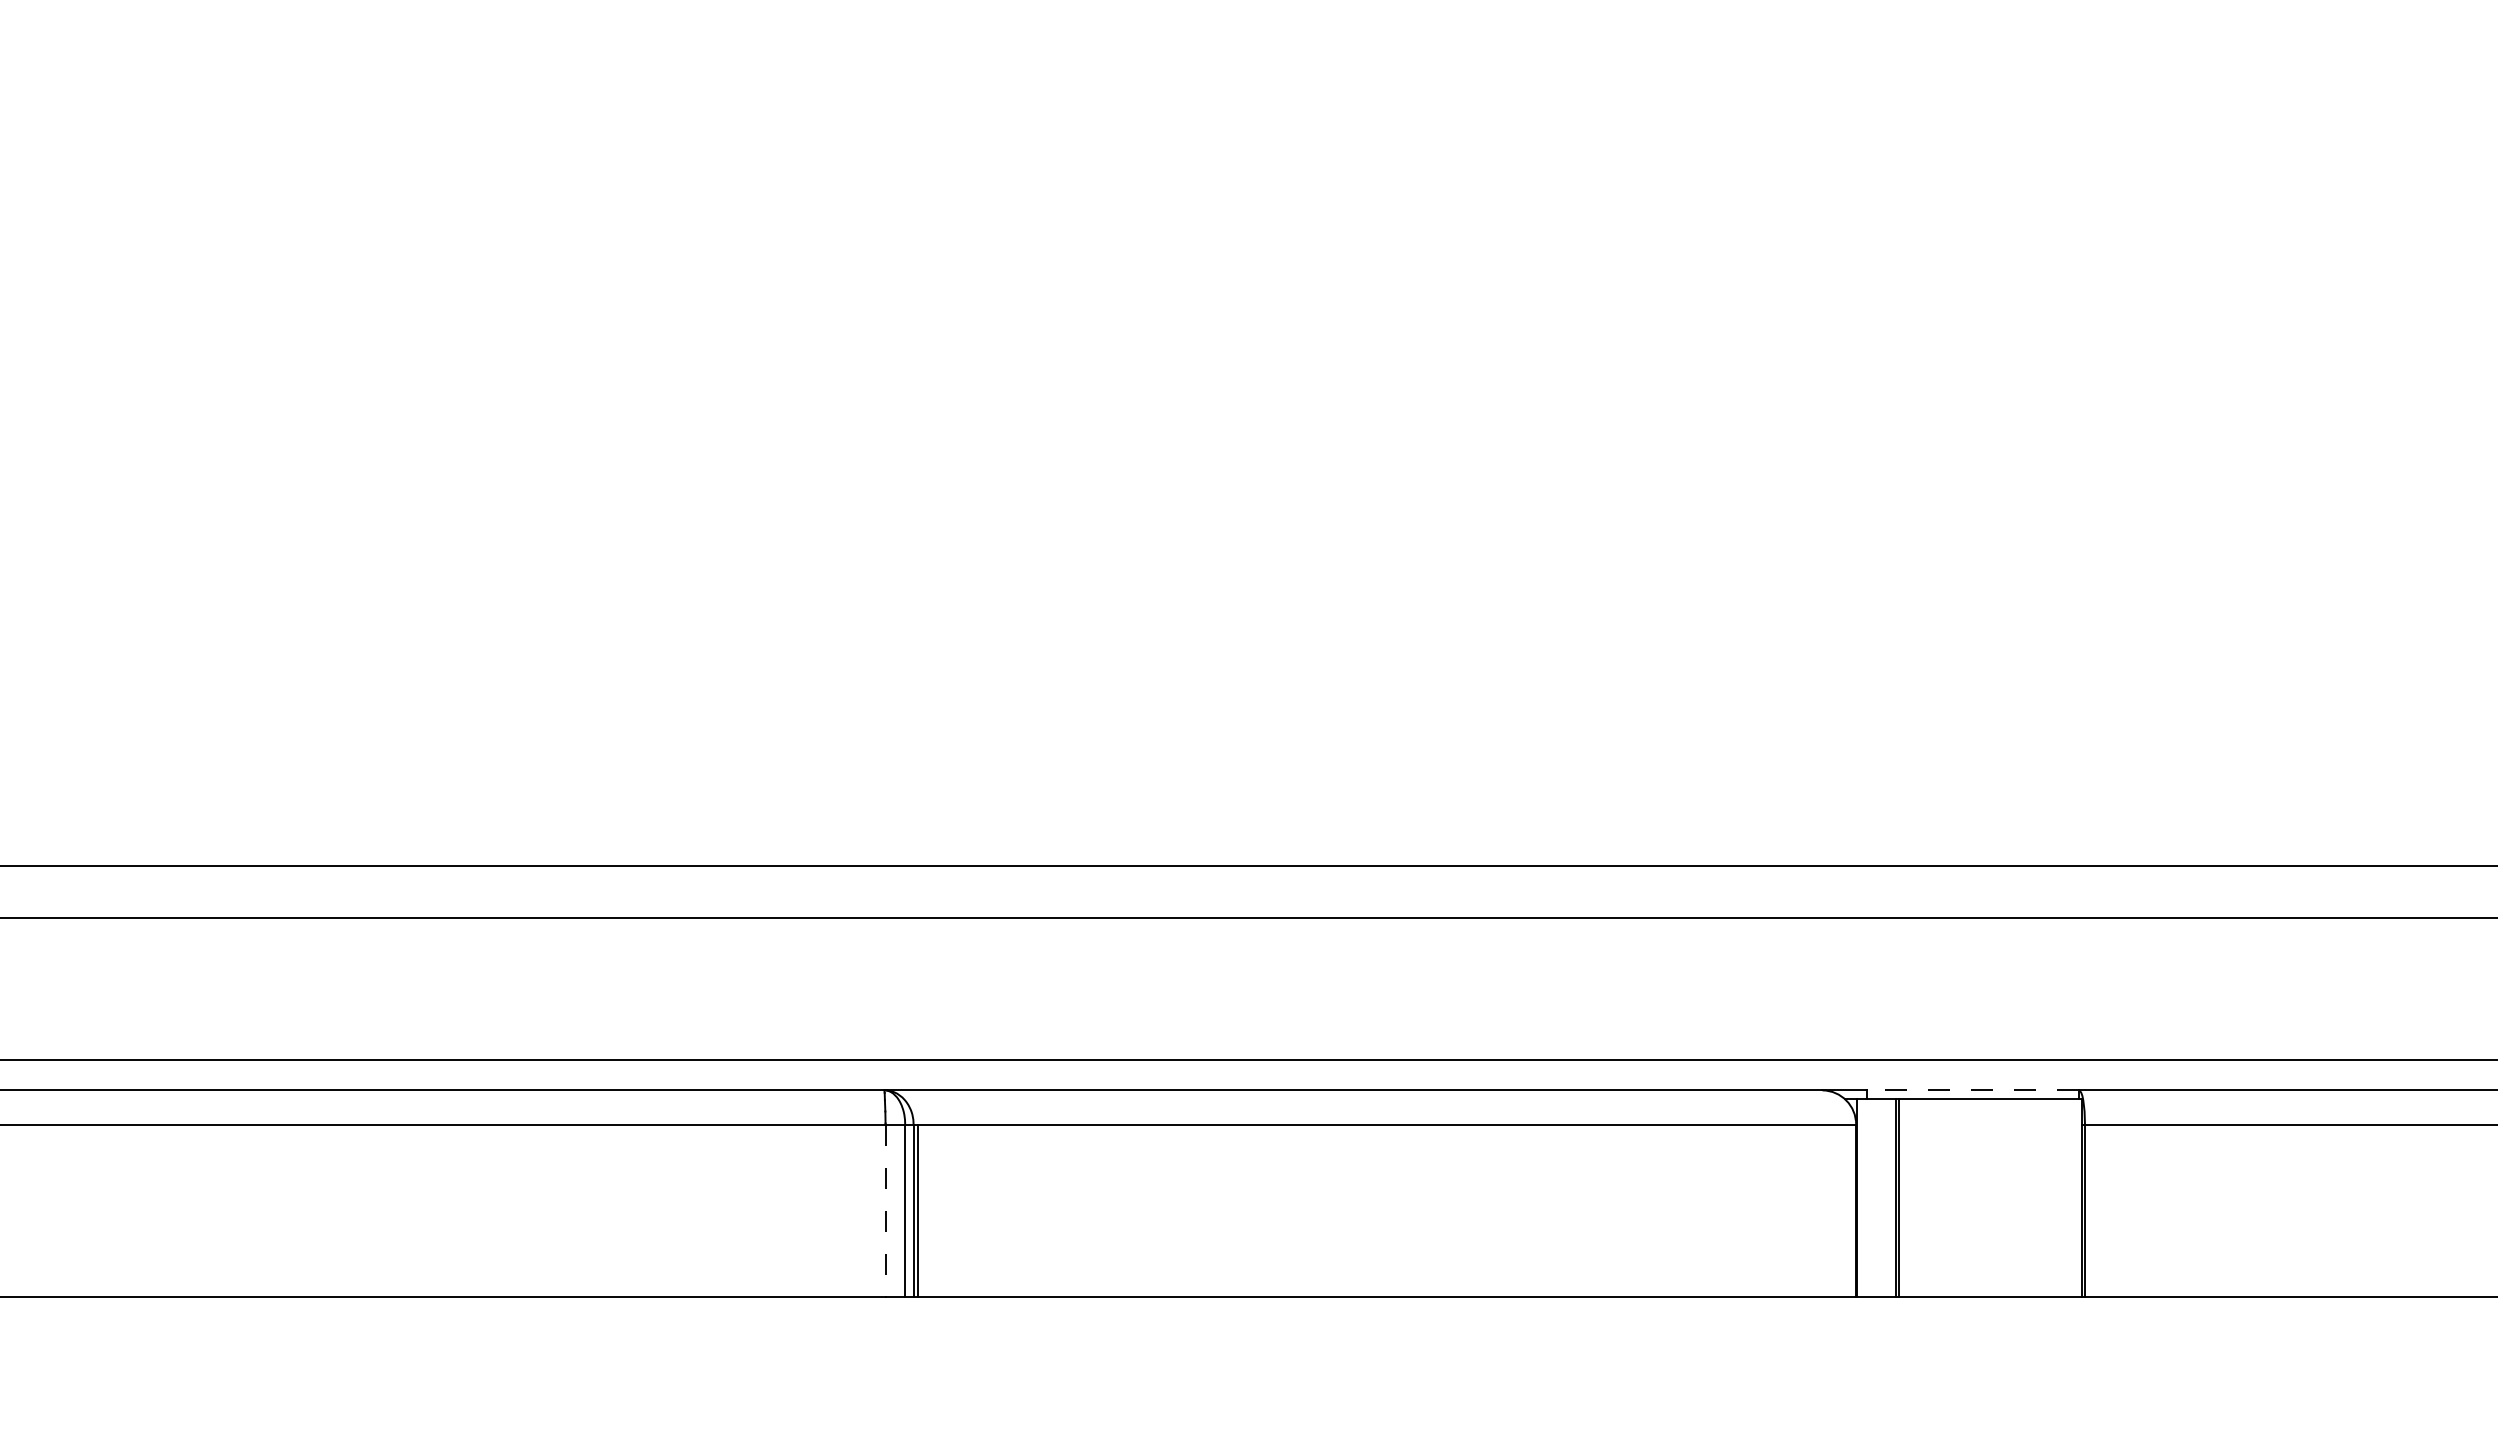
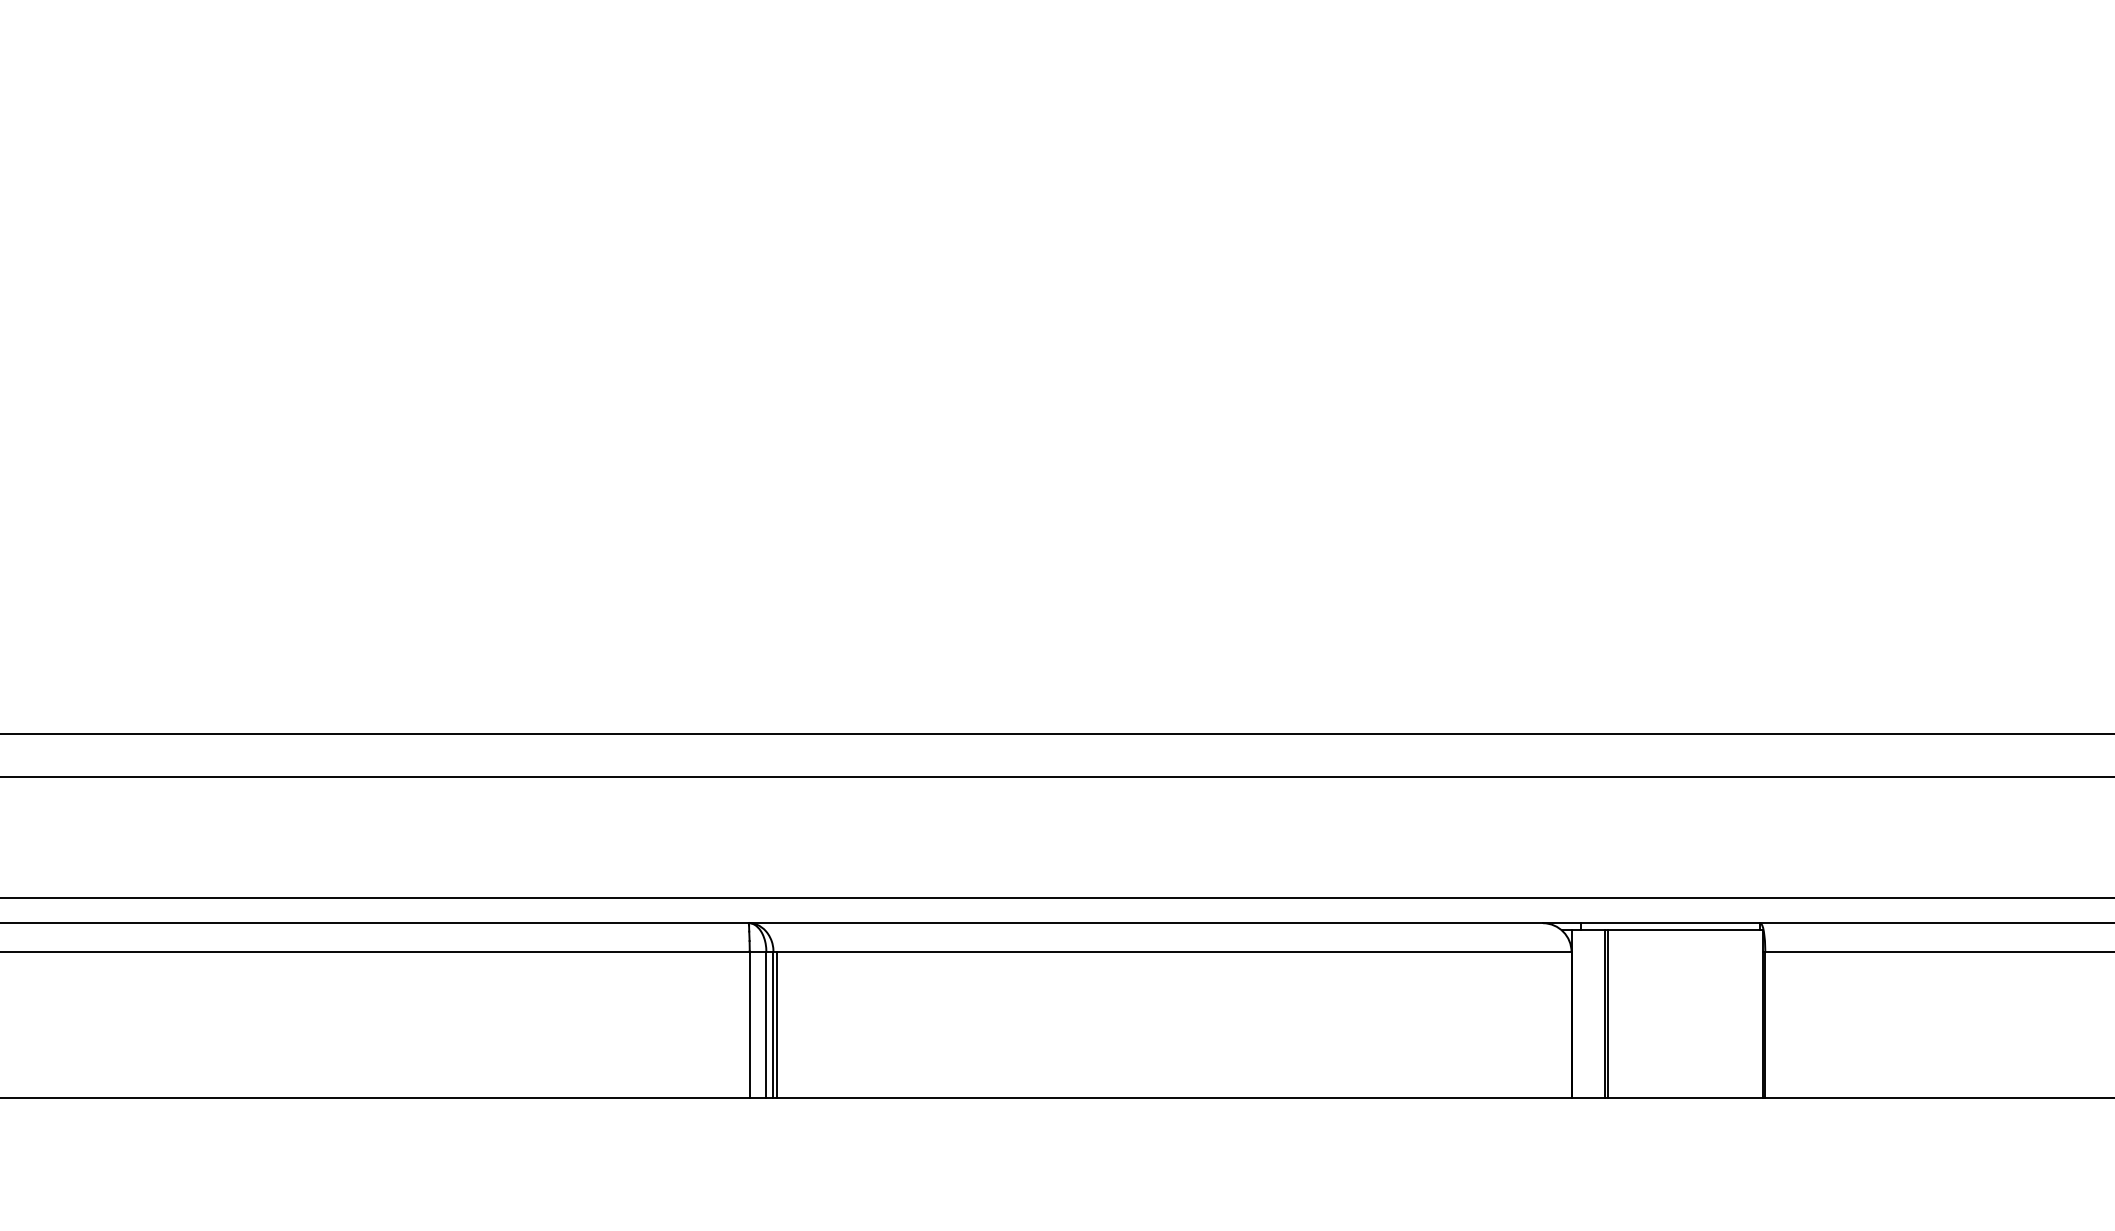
line: (1973, 1090) -> (1670, 923), dashed -> solid
line: (885, 1211) -> (749, 1025), dashed -> solid

